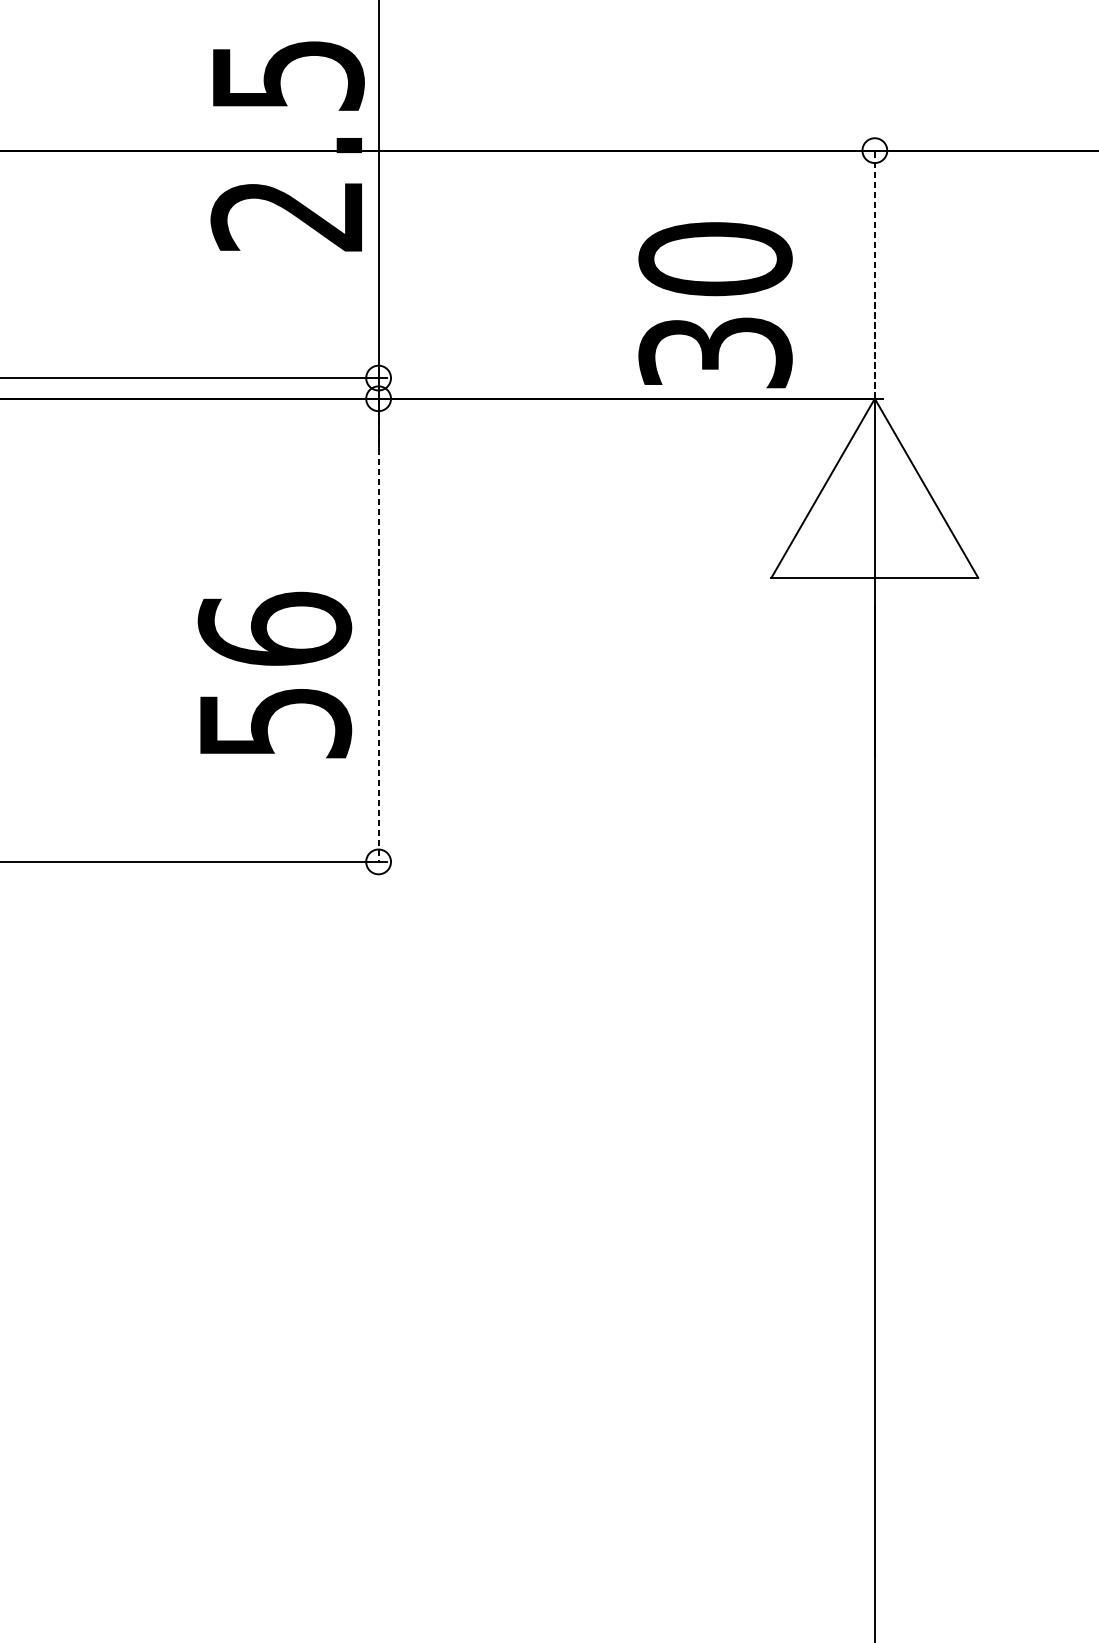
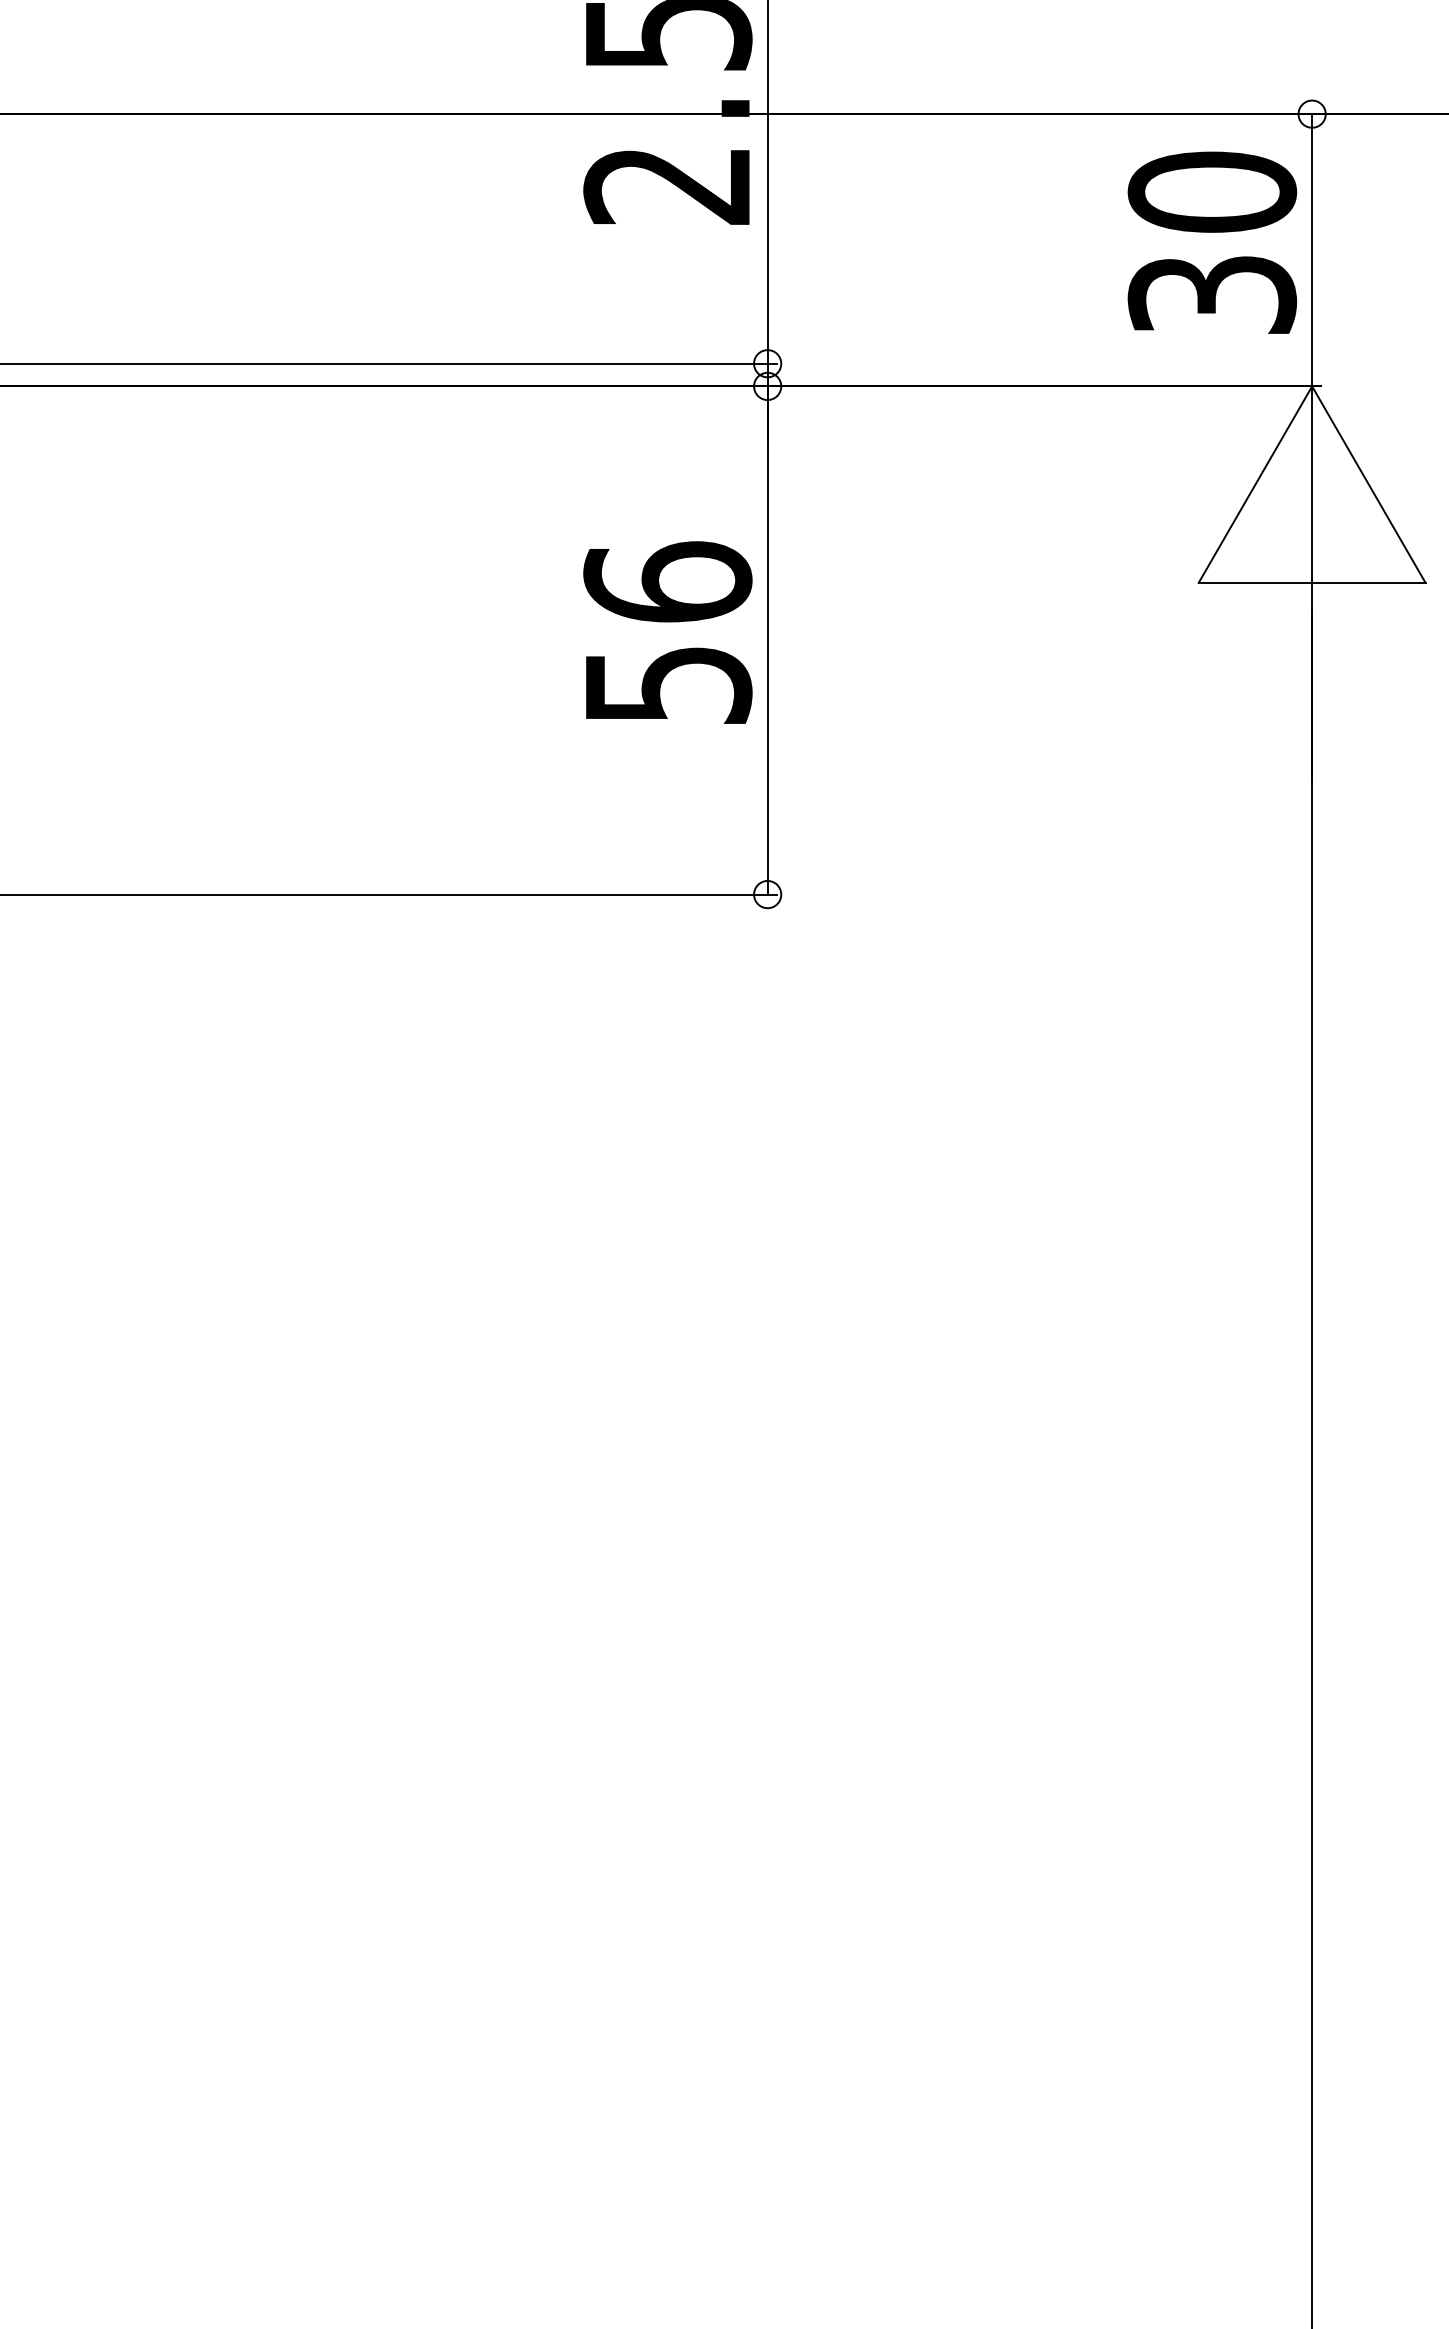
line: (875, 273) -> (1312, 249), dashed -> solid
text: (715, 304) -> (1212, 242), moved
line: (378, 631) -> (767, 641), dashed -> solid
text: (274, 675) -> (667, 632), moved

